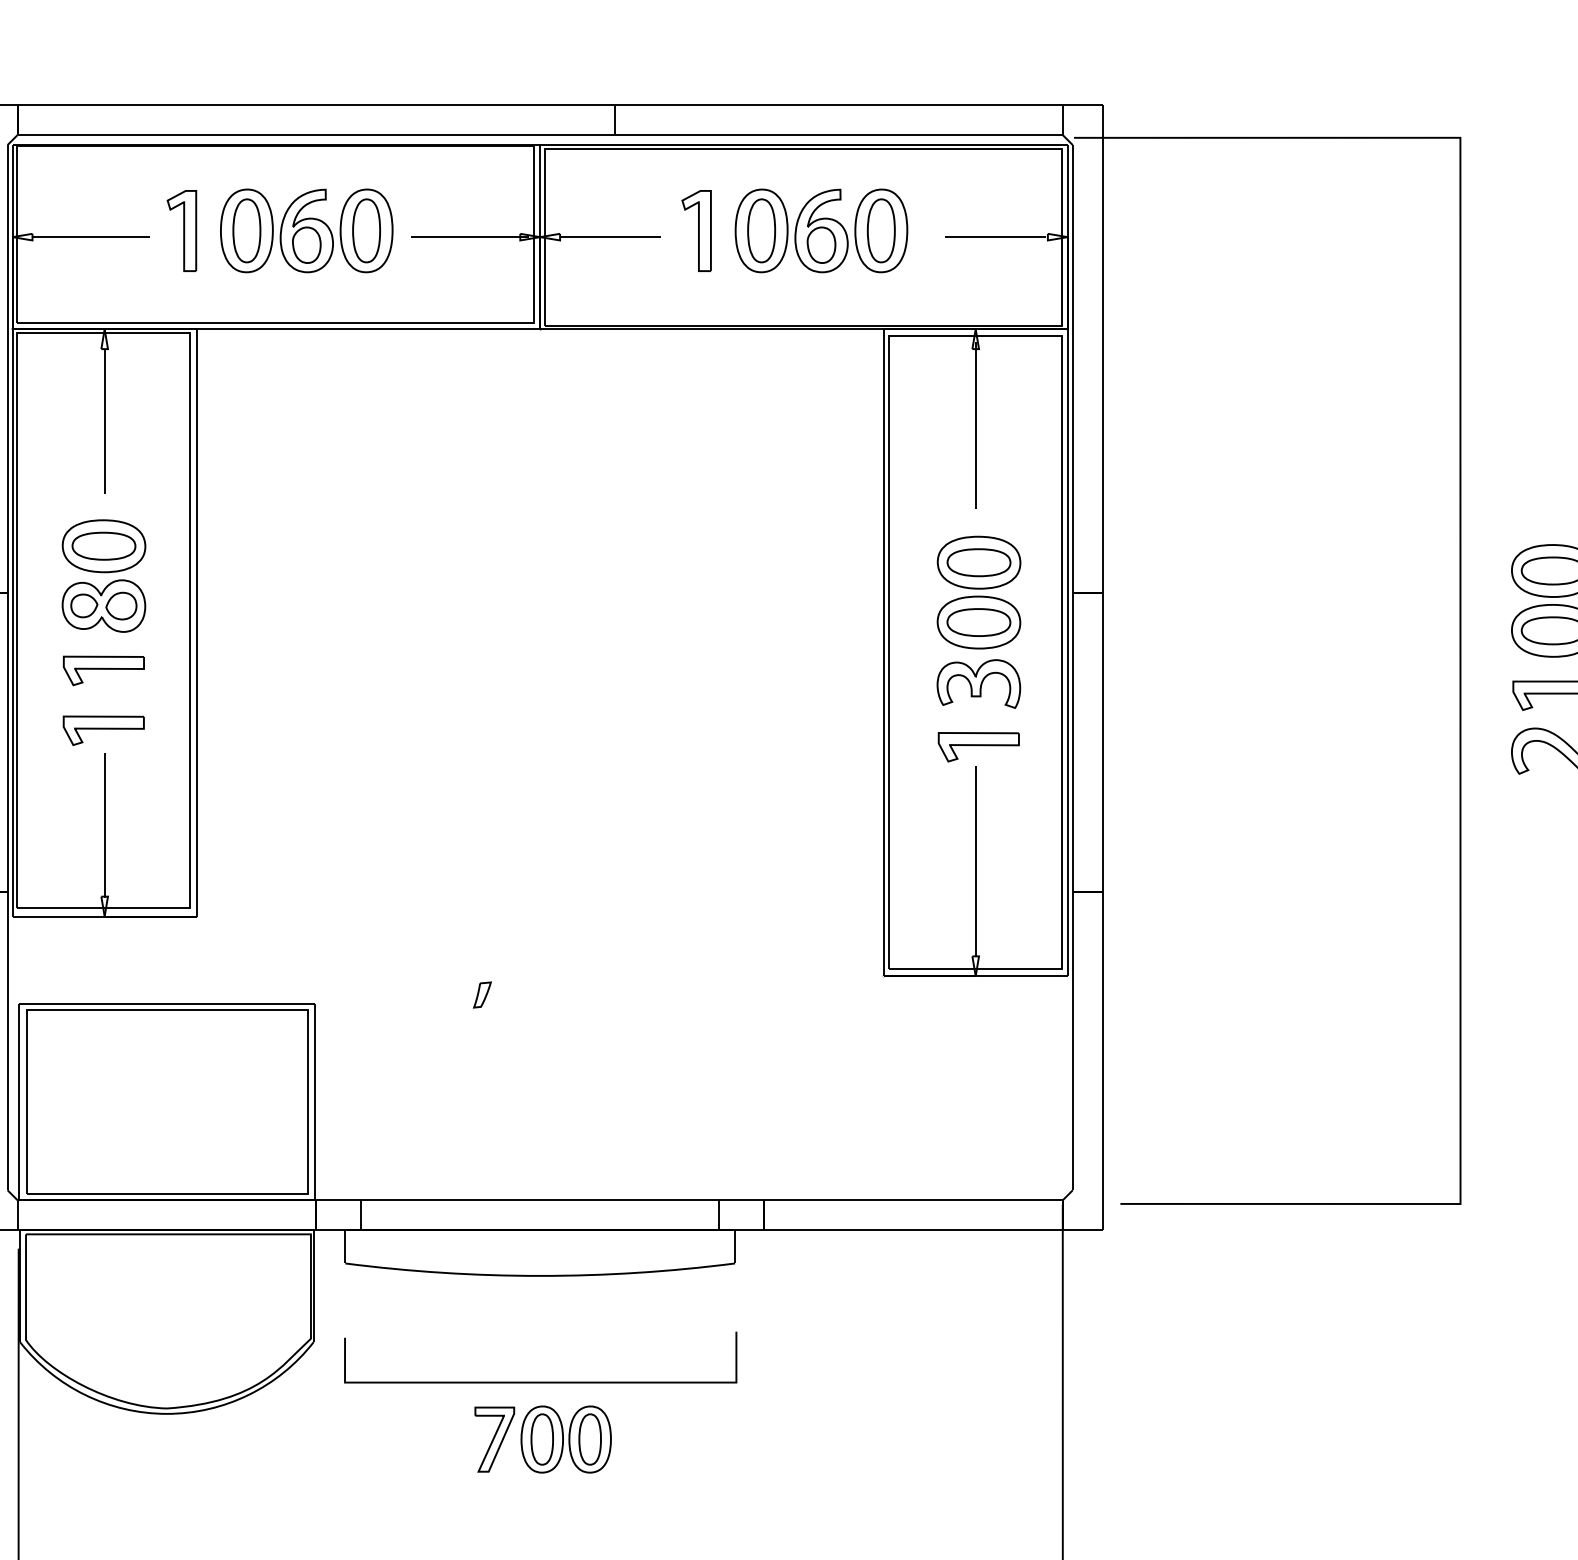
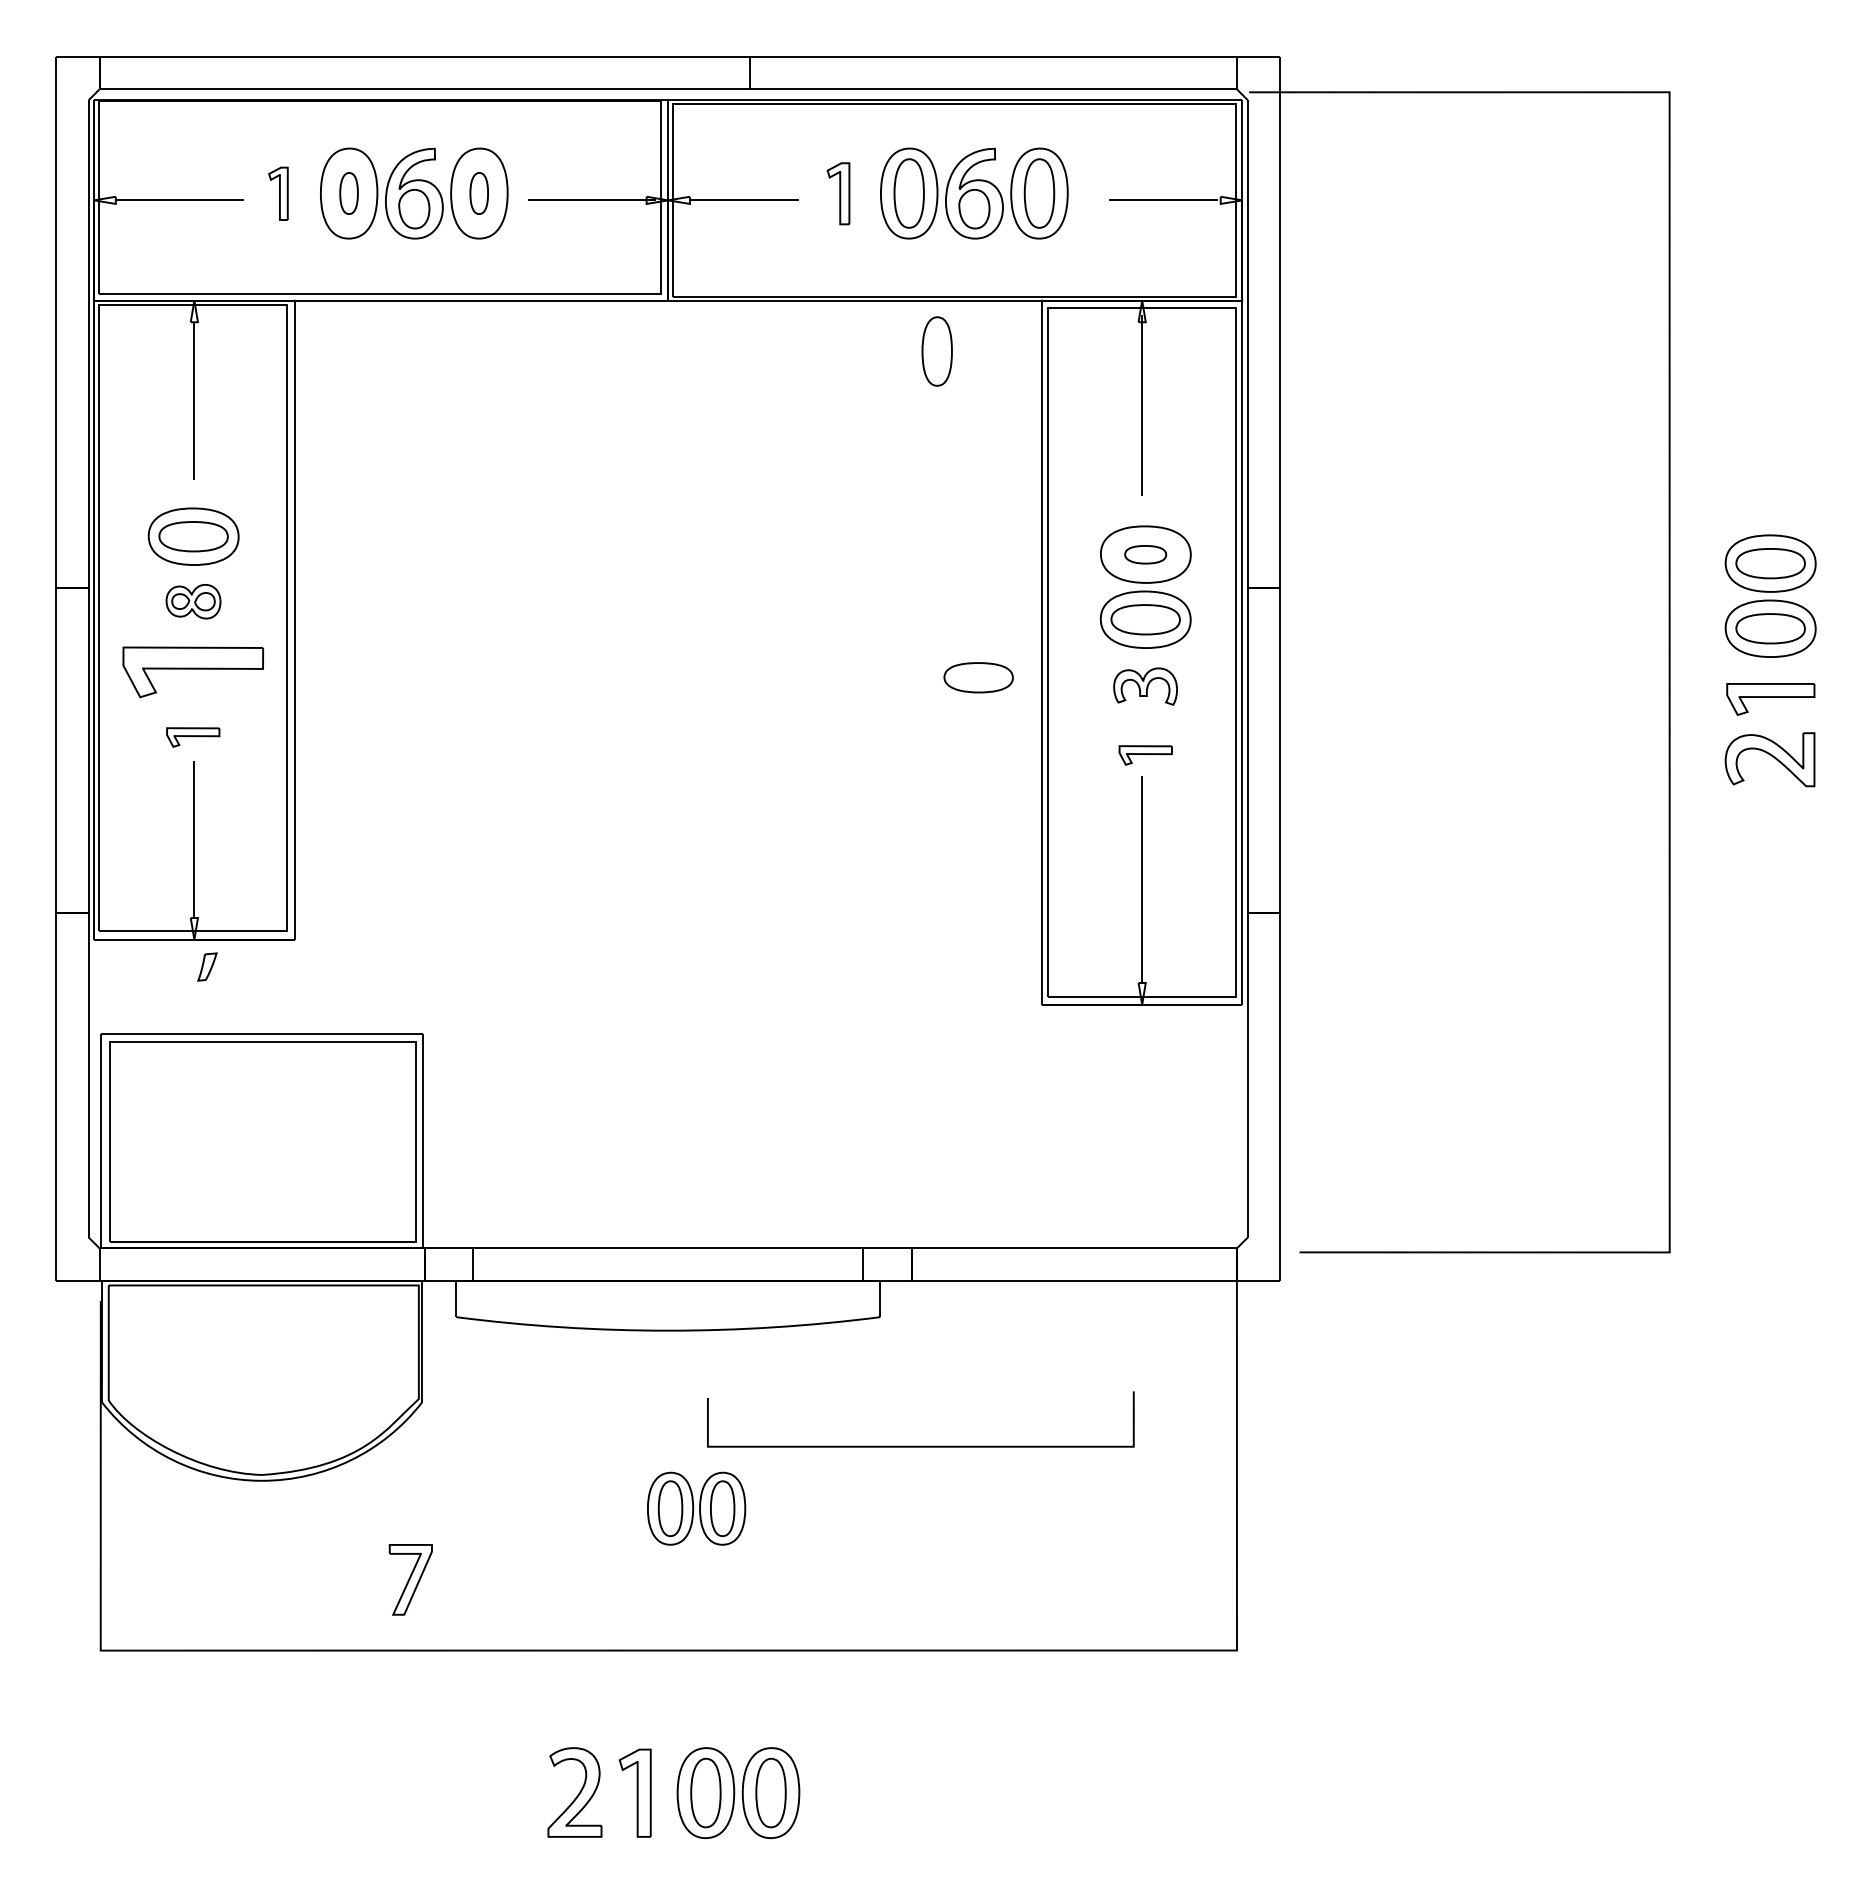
part: (181, 230) -> (278, 193), size x0.6
part: (246, 230) -> (348, 193), size x0.6
part: (365, 230) -> (478, 193), size x0.6
part: (696, 230) -> (838, 193), size x0.7
part: (786, 376) -> (936, 351), added
part: (978, 562) -> (1145, 554), size x0.6
part: (103, 605) -> (193, 601), size x0.6
part: (103, 671) -> (193, 672), size x1.6
part: (825, 675) -> (978, 677), added
part: (978, 683) -> (1145, 686), size x0.7
part: (102, 730) -> (192, 737), size x0.6
part: (978, 747) -> (1145, 755), size x0.6
part: (482, 994) -> (207, 966), moved
curve: (540, 1381) -> (920, 1445), moved
part: (494, 1439) -> (410, 1579), moved

